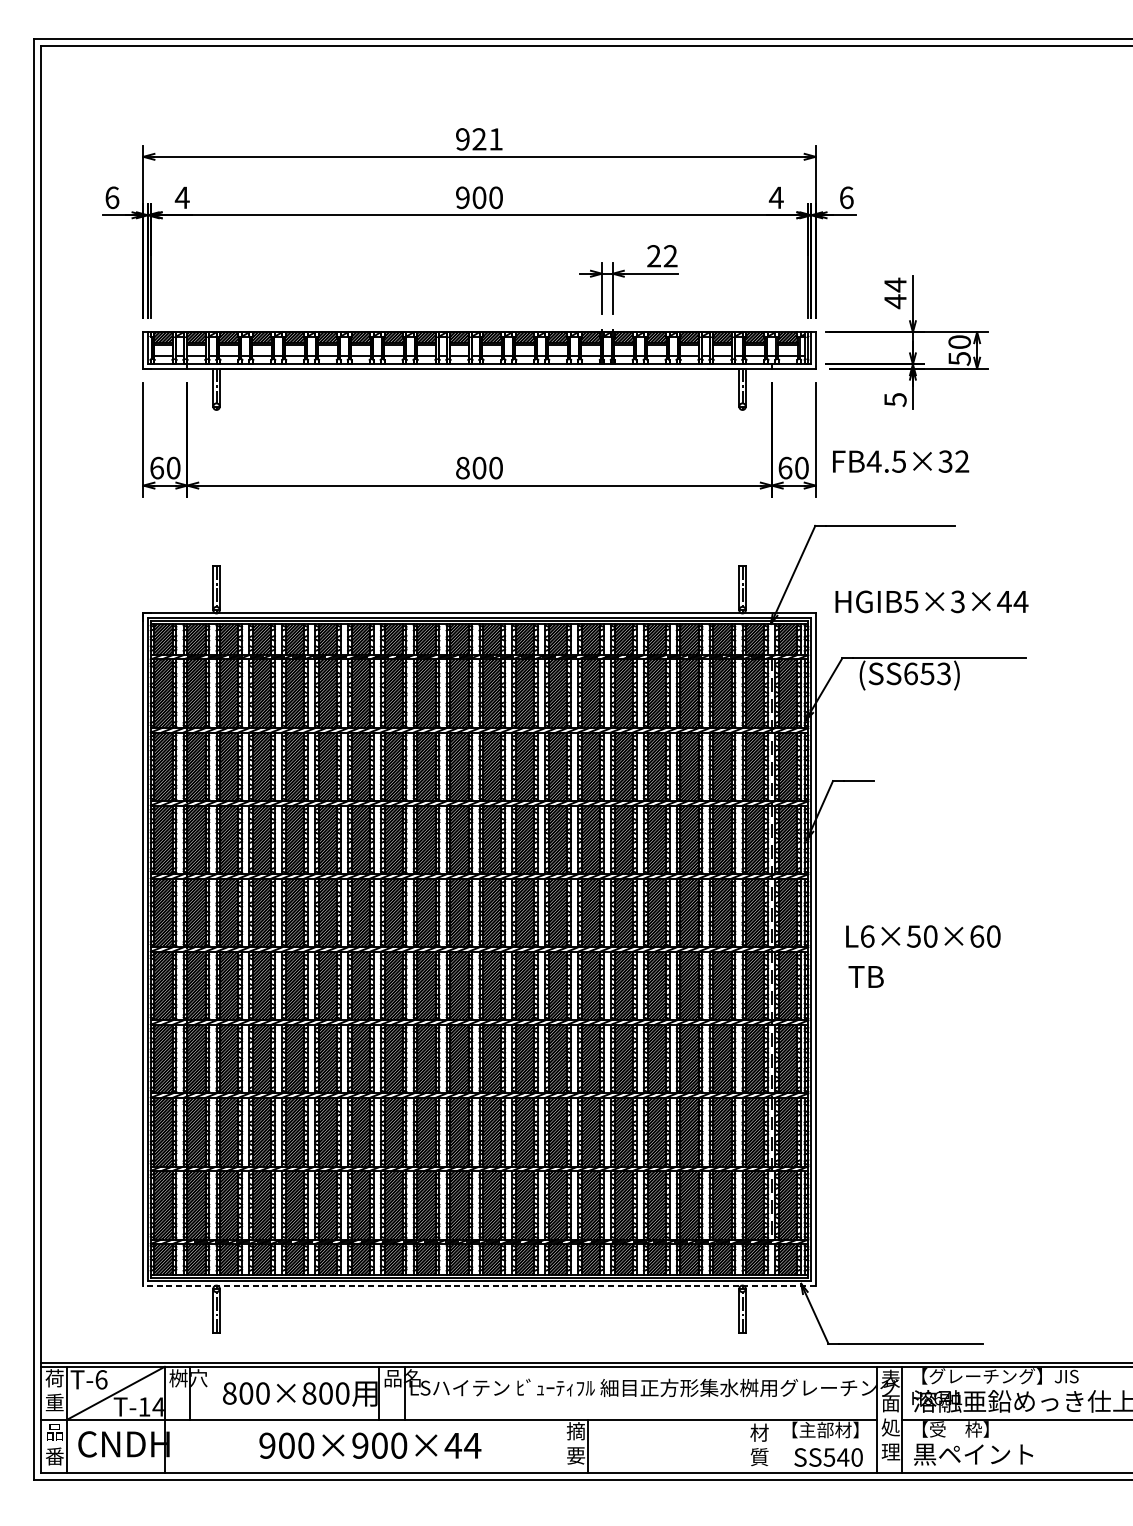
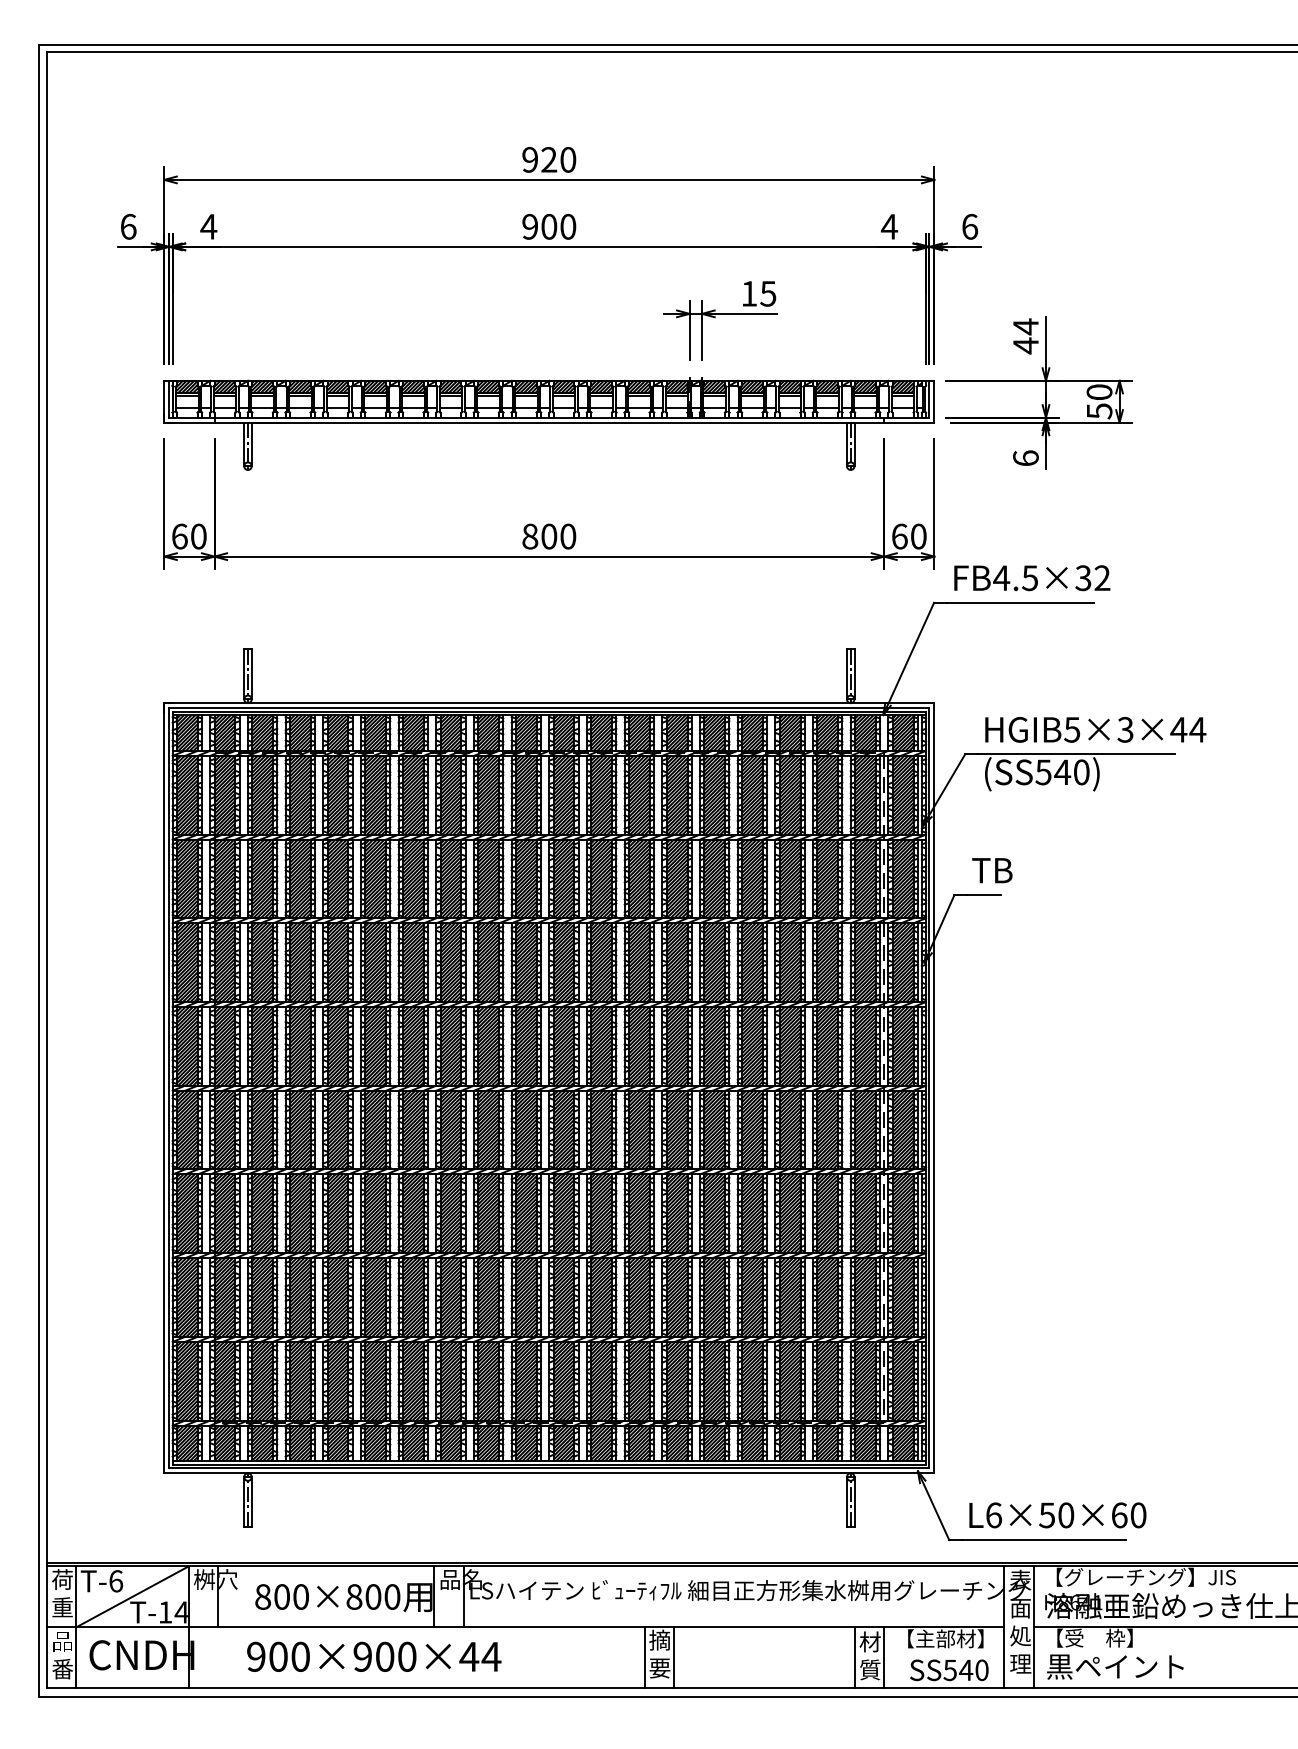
text: (496, 139) -> (568, 159), 921 -> 920
text: (662, 255) -> (758, 293), 22 -> 15
text: (895, 399) -> (1025, 458), 5 -> 6
text: (901, 461) -> (1032, 578), moved
text: (931, 601) -> (1095, 729), moved
text: (927, 673) -> (1062, 772), (SS653) -> (SS540)
text: (922, 936) -> (1057, 1515), moved
text: (866, 976) -> (992, 870), moved
line: (478, 1285) -> (548, 1473), dashed -> solid
text: (370, 1445) -> (374, 1656), moved
line: (562, 1446) -> (644, 1657), added
line: (745, 1446) -> (854, 1657), added
line: (772, 1446) -> (884, 1657), added

